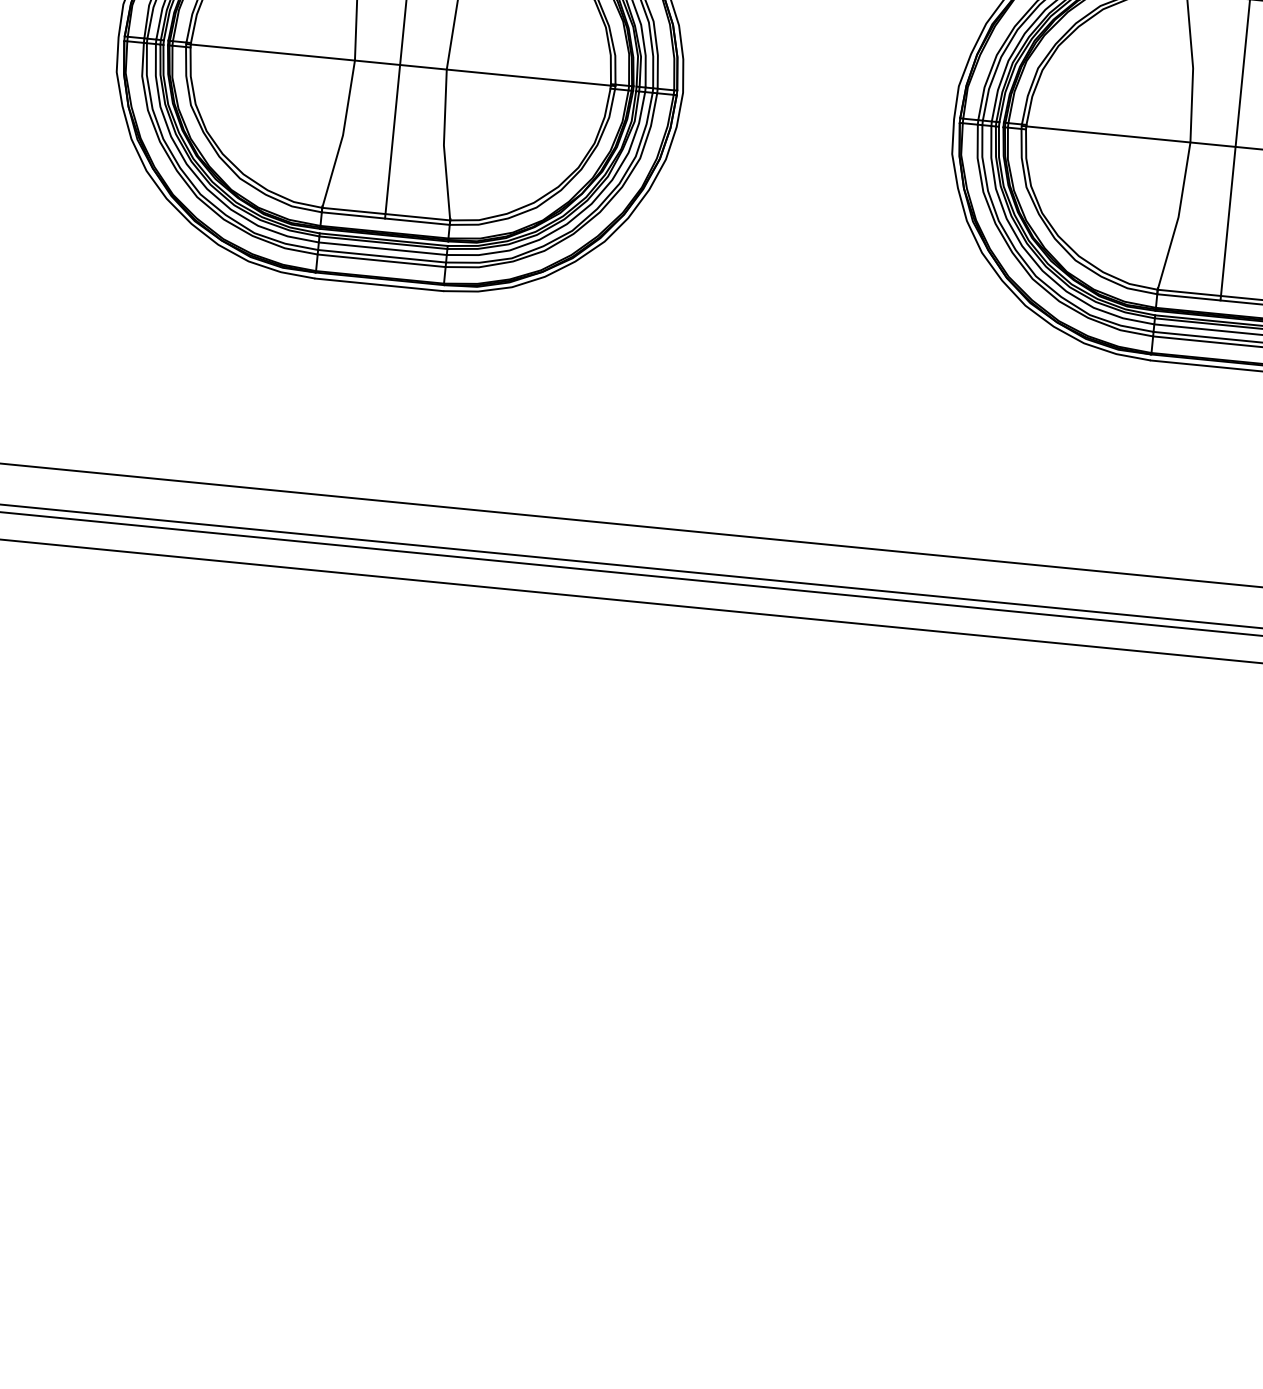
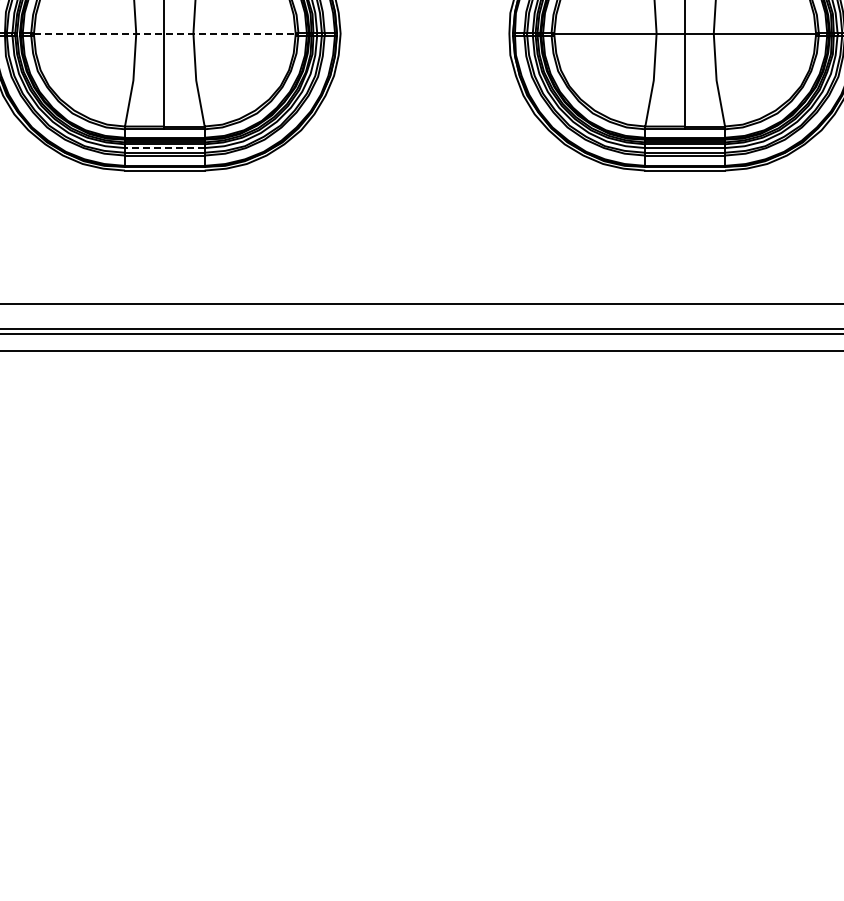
line: (400, 64) -> (164, 33), solid -> dashed
line: (382, 249) -> (164, 148), solid -> dashed

